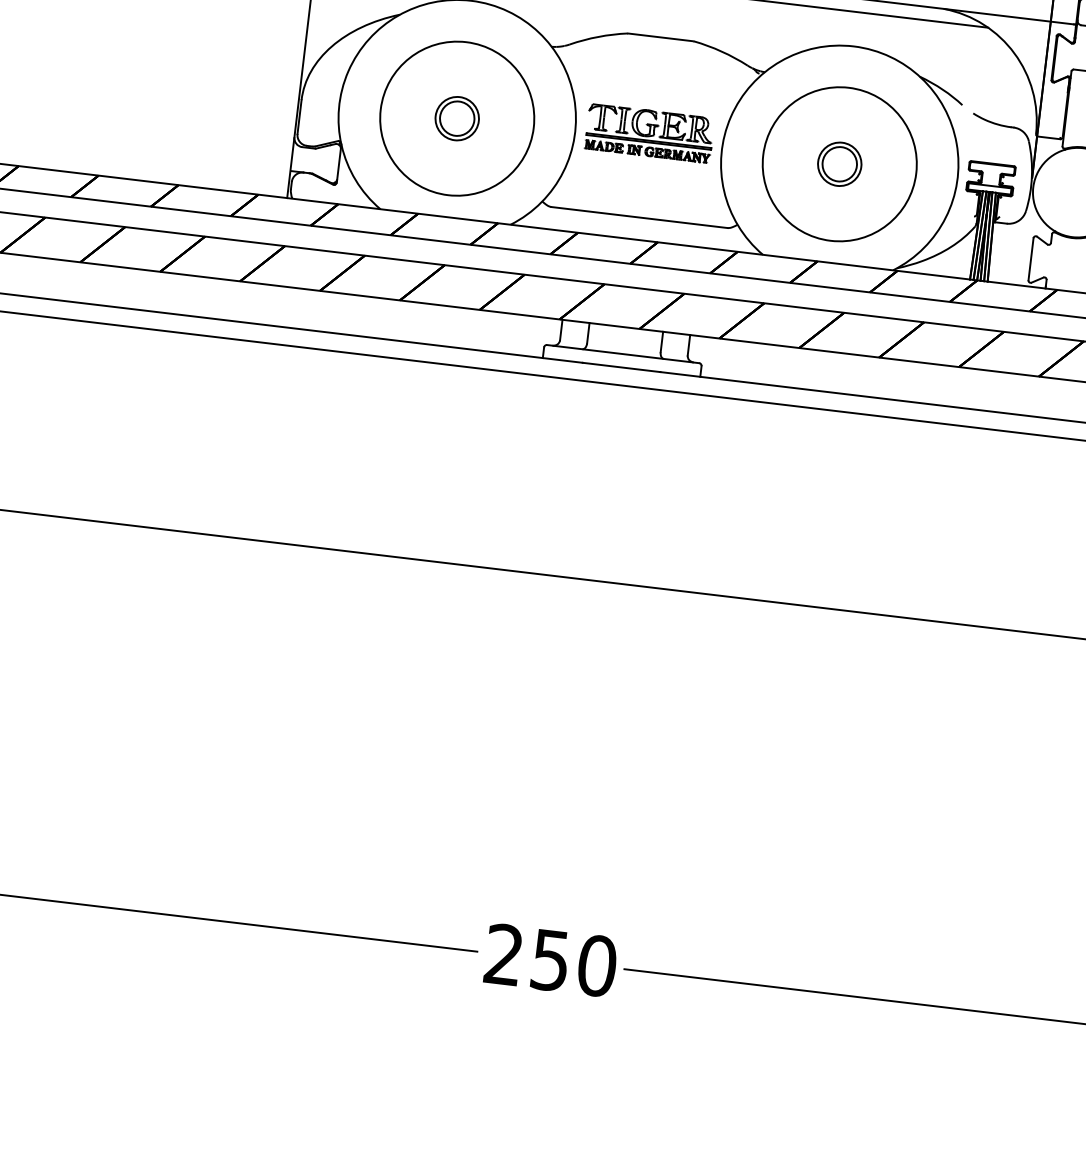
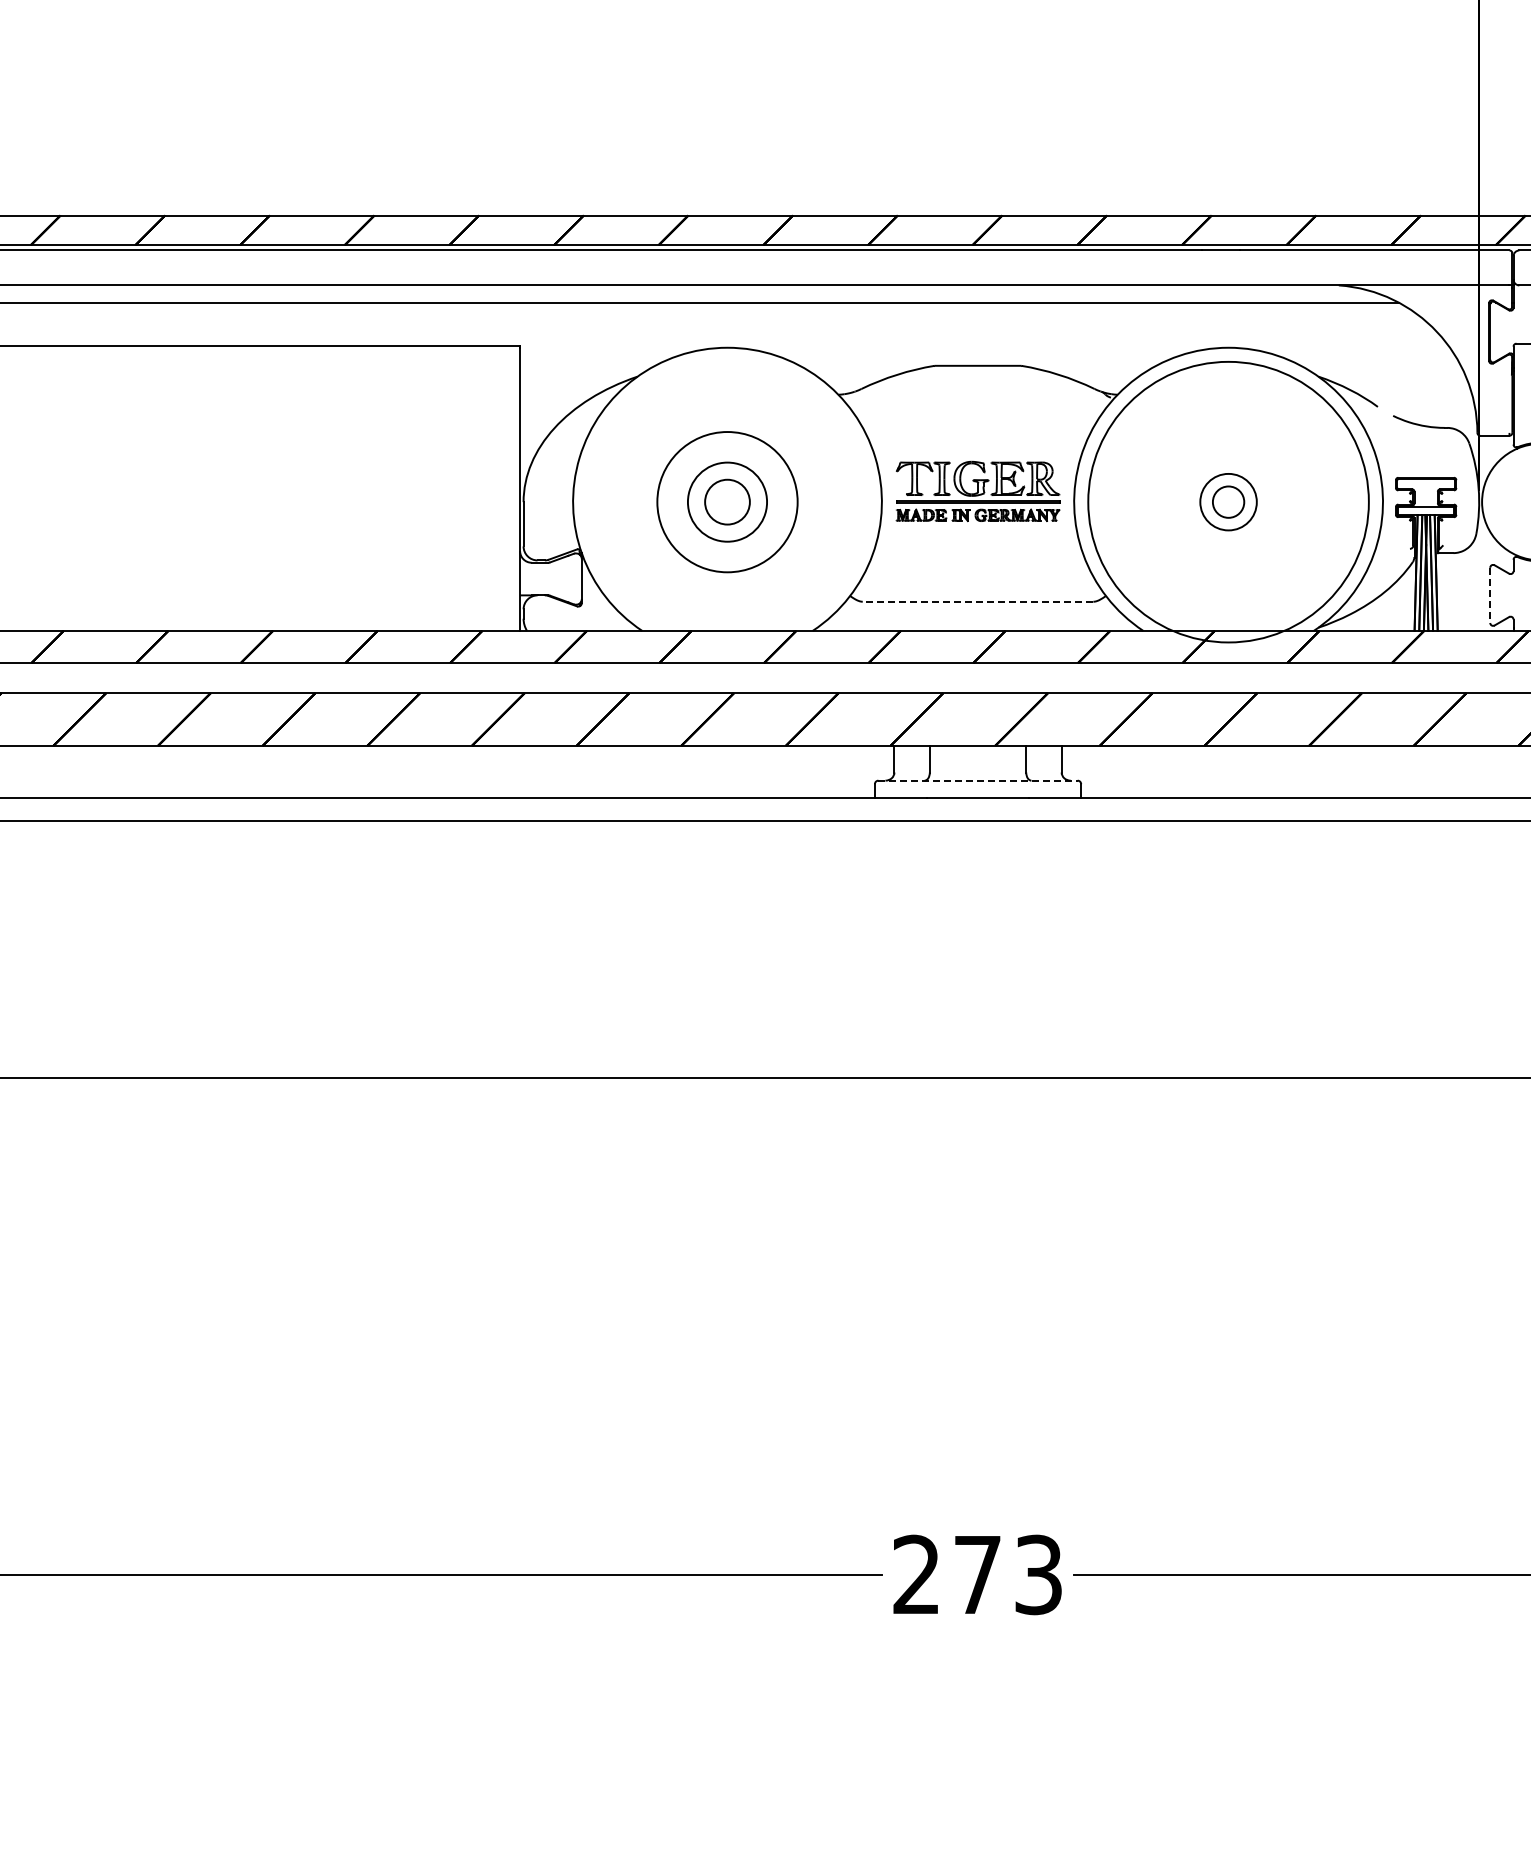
circle: (457, 118) -> (727, 501), size x0.7
circle: (457, 118) -> (727, 501), size x1.4
circle: (839, 163) -> (1228, 501), size x0.7
circle: (839, 163) -> (1228, 501), size x1.4
line: (639, 217) -> (977, 601), solid -> dashed
line: (1031, 259) -> (1490, 595), solid -> dashed
line: (623, 354) -> (978, 780), solid -> dashed
text: (574, 962) -> (1008, 1574), 250 -> 273

